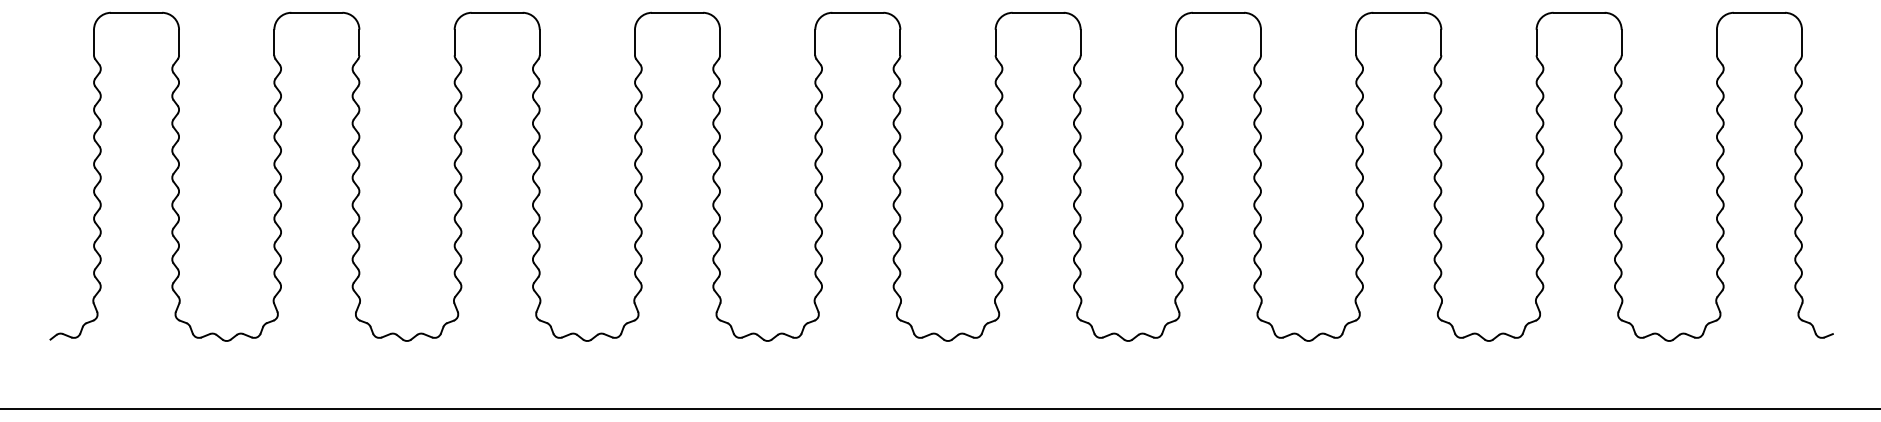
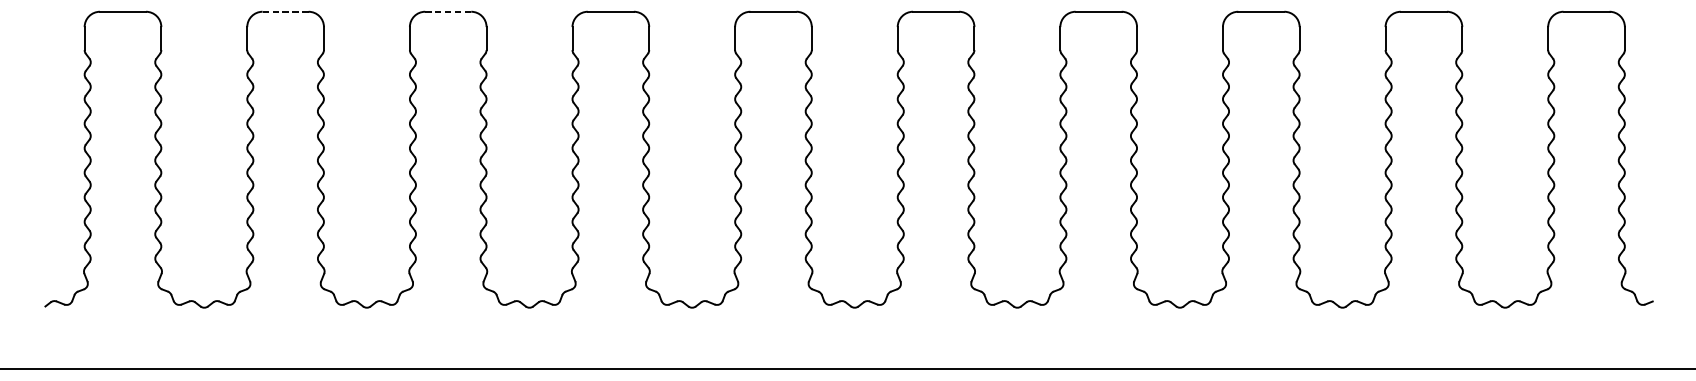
line: (316, 12) -> (285, 11), solid -> dashed
line: (497, 12) -> (448, 11), solid -> dashed

